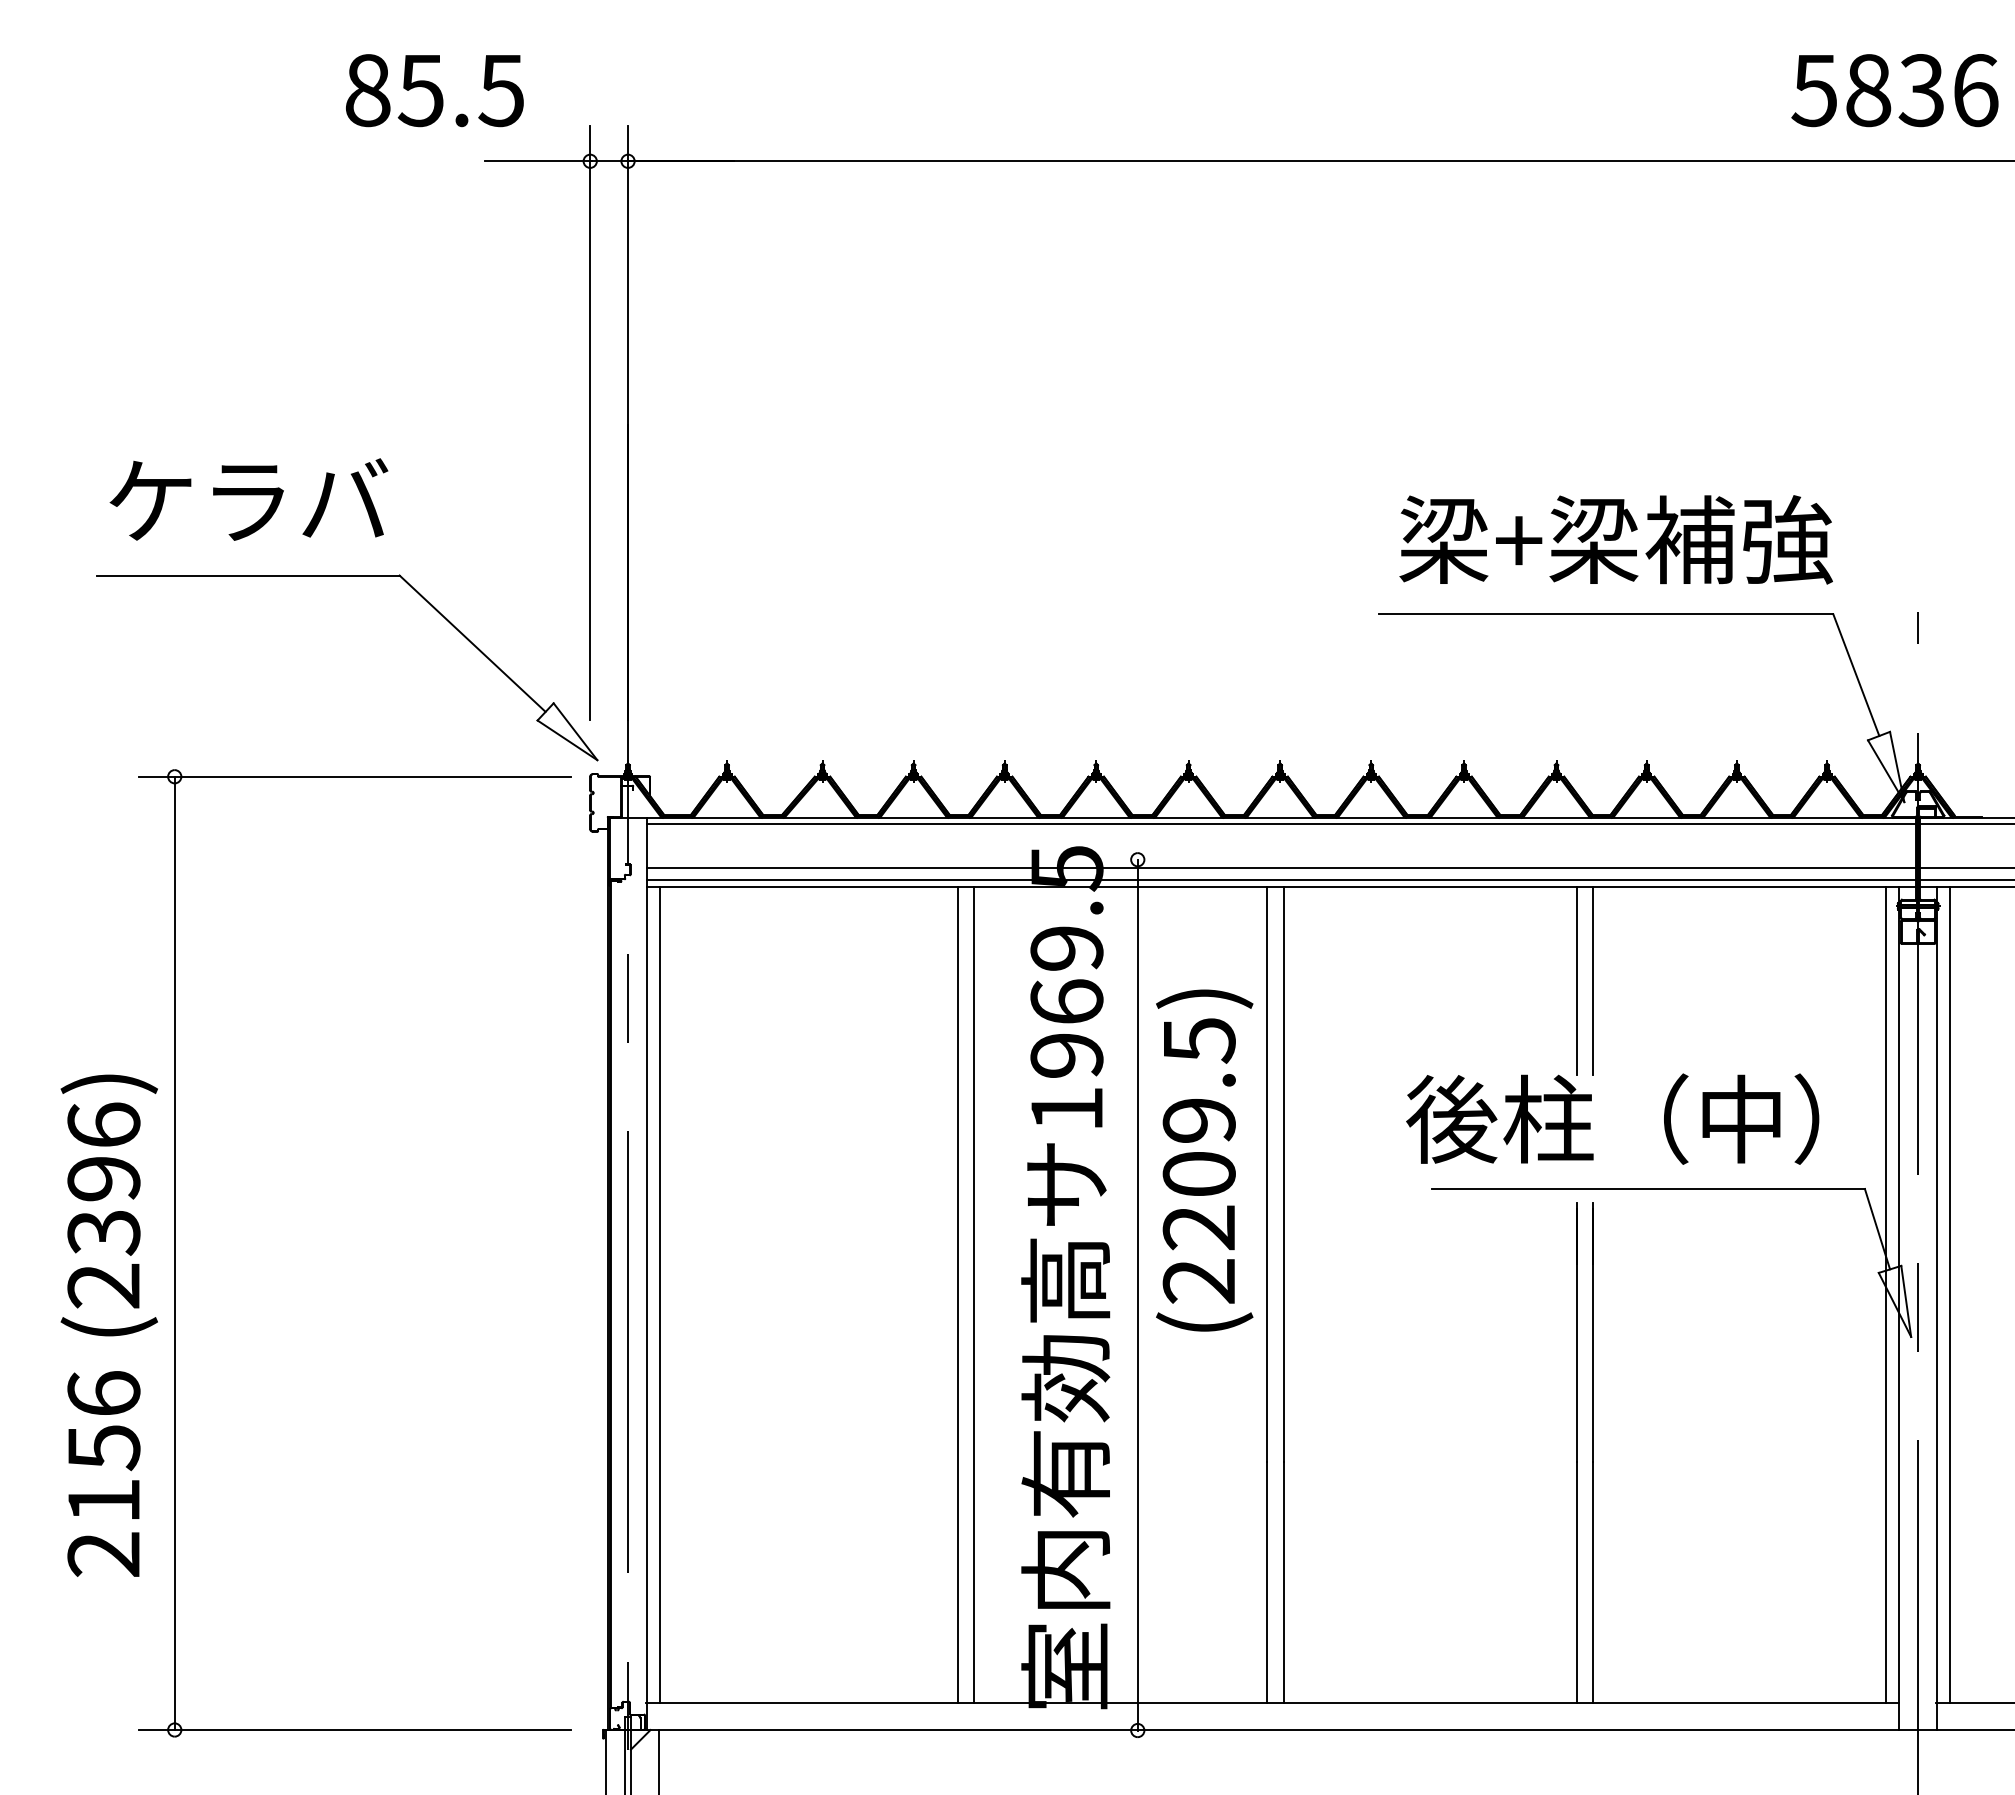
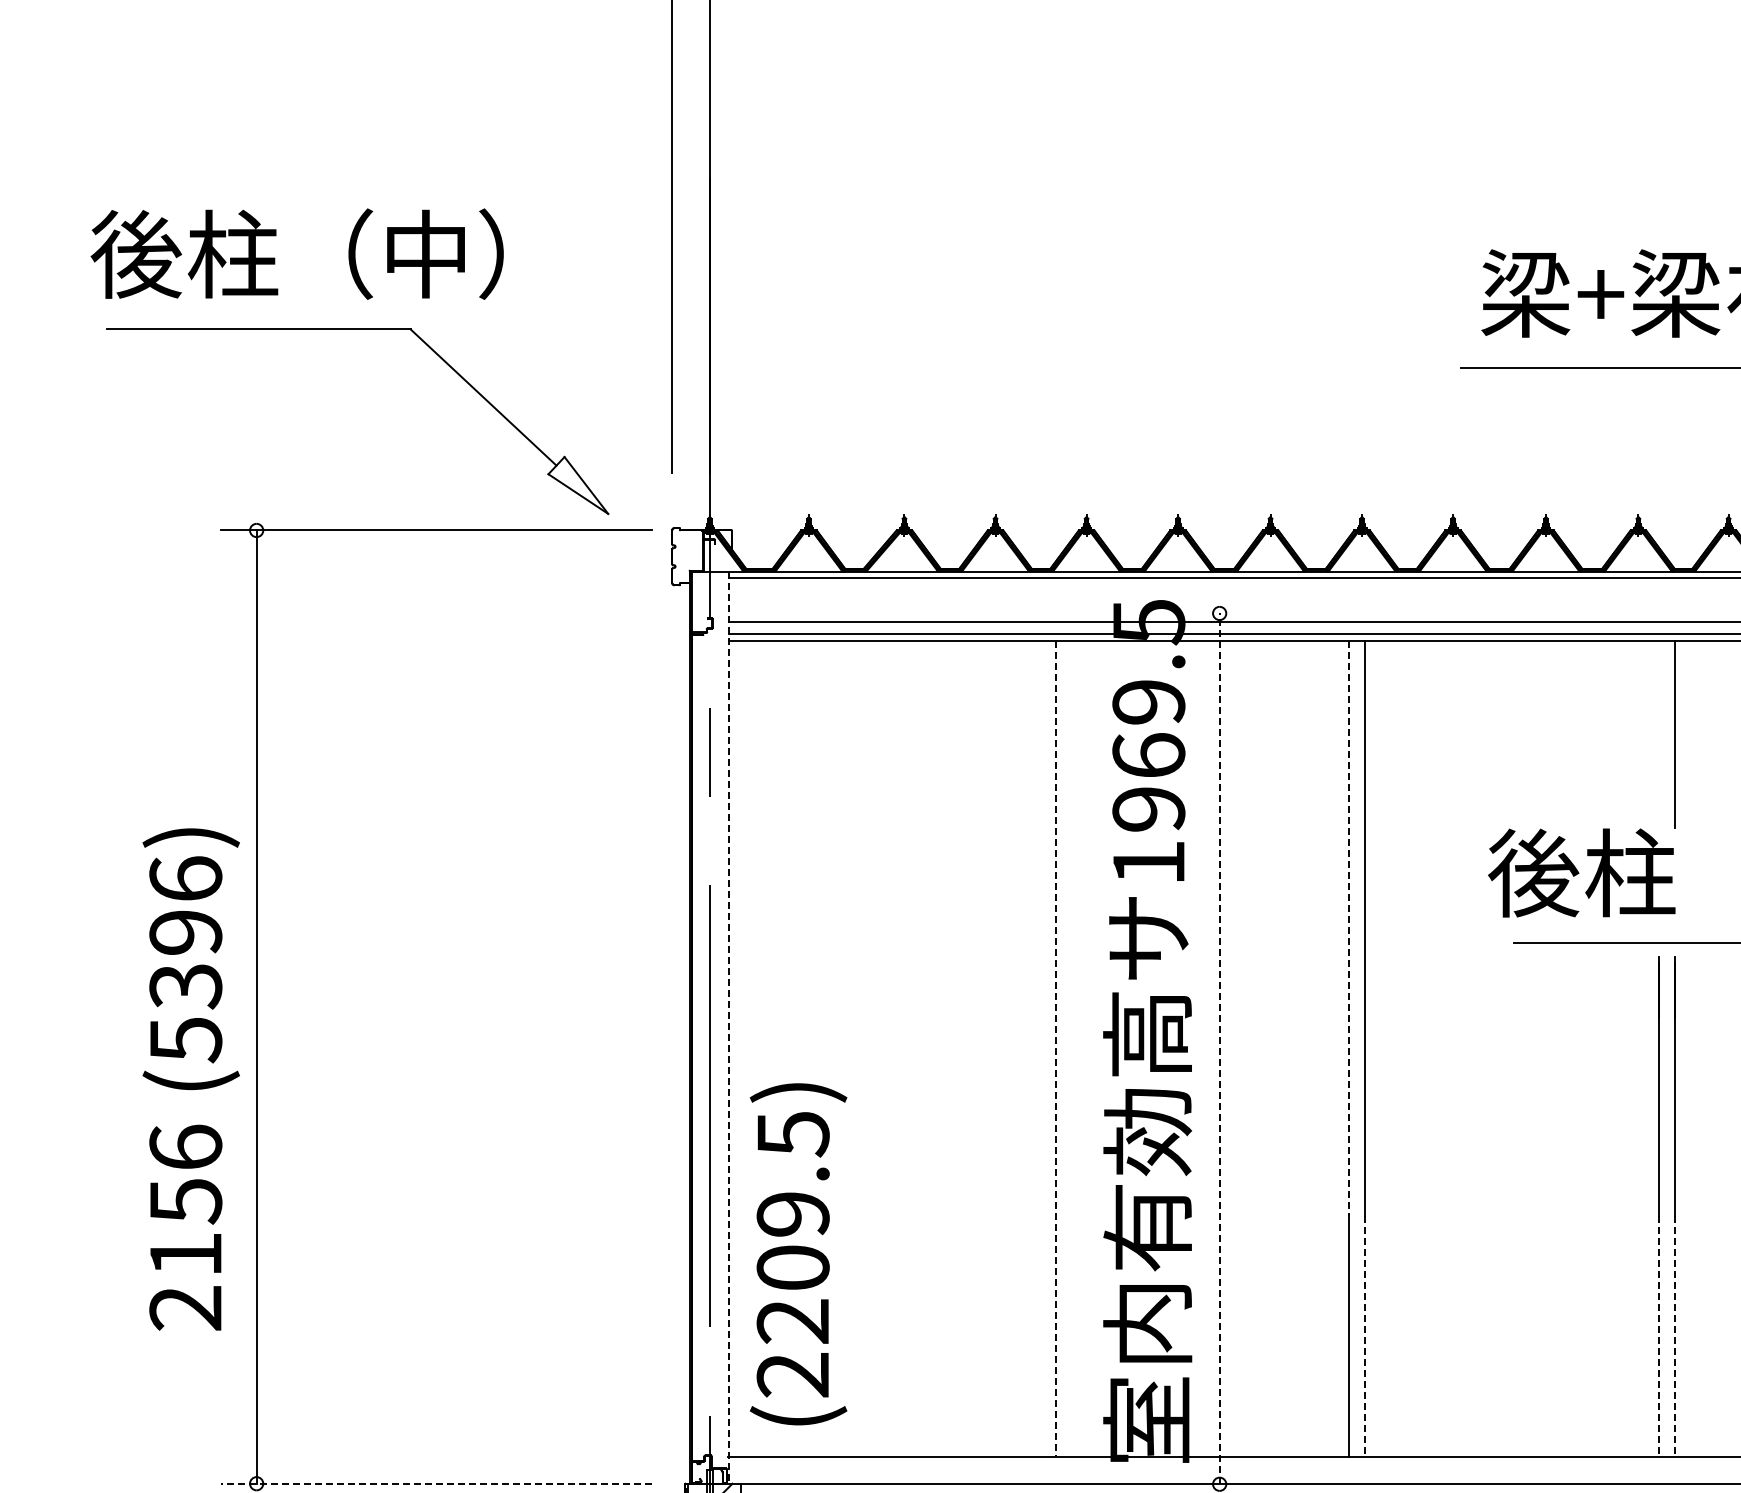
text: (214, 500) -> (296, 254), ケラバ -> 後柱（中）
part: (347, 576) -> (358, 330), moved
line: (1576, 980) -> (1658, 734), removed
text: (1204, 1160) -> (798, 1254), moved
line: (1267, 1174) -> (1349, 928), solid -> dashed
line: (646, 1274) -> (728, 1028), solid -> dashed
text: (103, 1286) -> (185, 1040), (2396) -> (5396)
line: (660, 1294) -> (742, 1048), removed
line: (957, 1294) -> (1039, 1048), removed
line: (1137, 1294) -> (1219, 1048), solid -> dashed
line: (974, 1295) -> (1056, 1049), solid -> dashed
line: (1283, 1582) -> (1365, 1336), solid -> dashed
line: (1576, 1582) -> (1658, 1336), solid -> dashed
line: (1593, 1582) -> (1675, 1336), solid -> dashed
line: (354, 1730) -> (436, 1484), solid -> dashed

